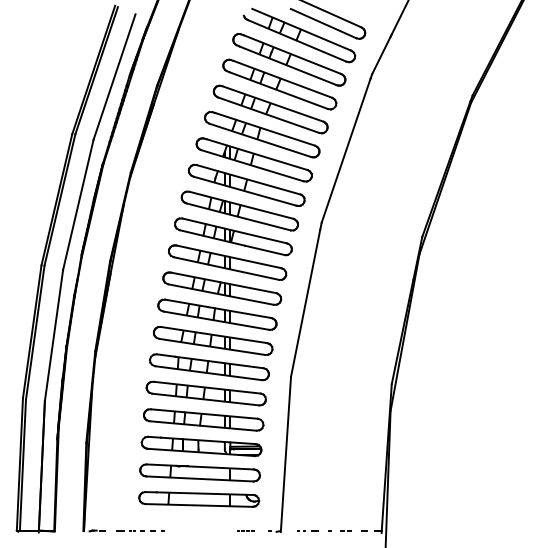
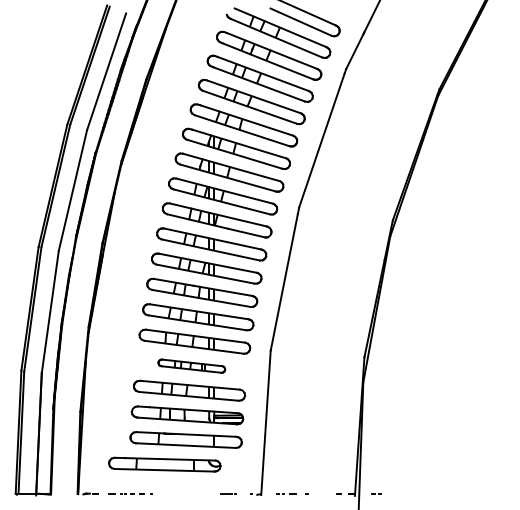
part: (205, 393) -> (191, 366), size x0.6
part: (199, 499) -> (165, 464), moved
line: (344, 530) -> (375, 493), moved

